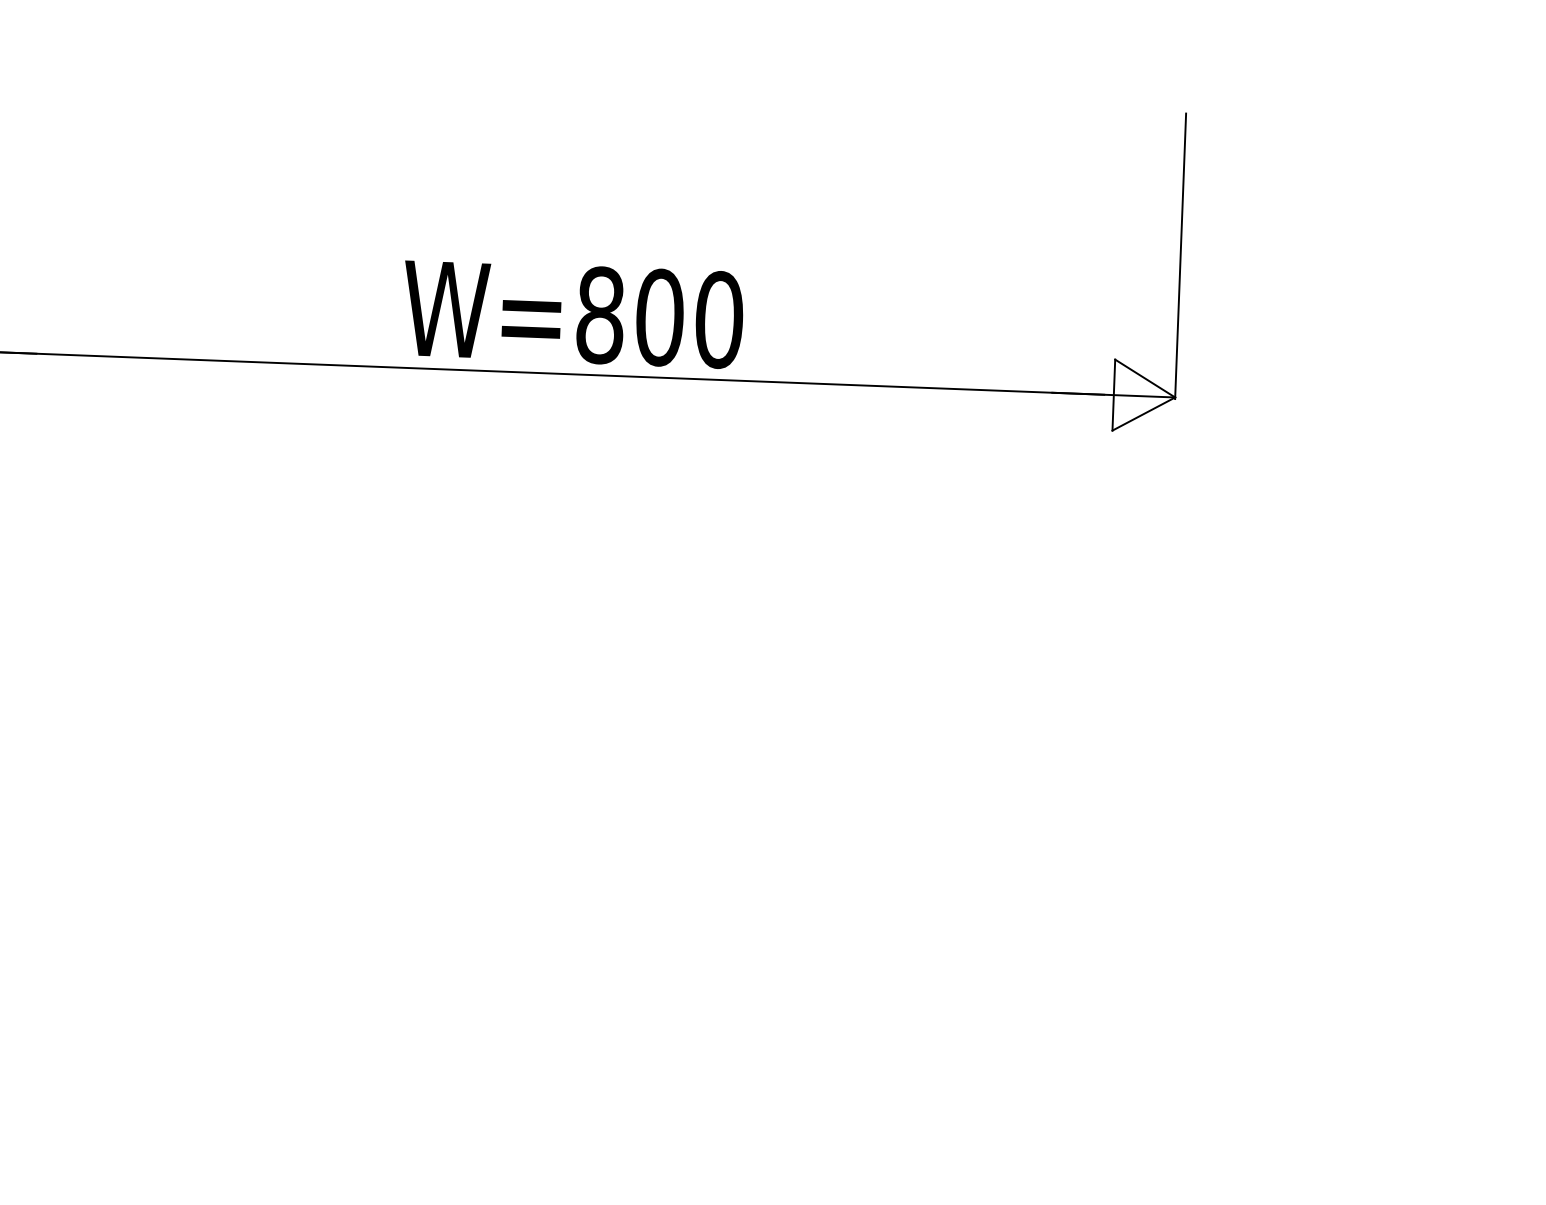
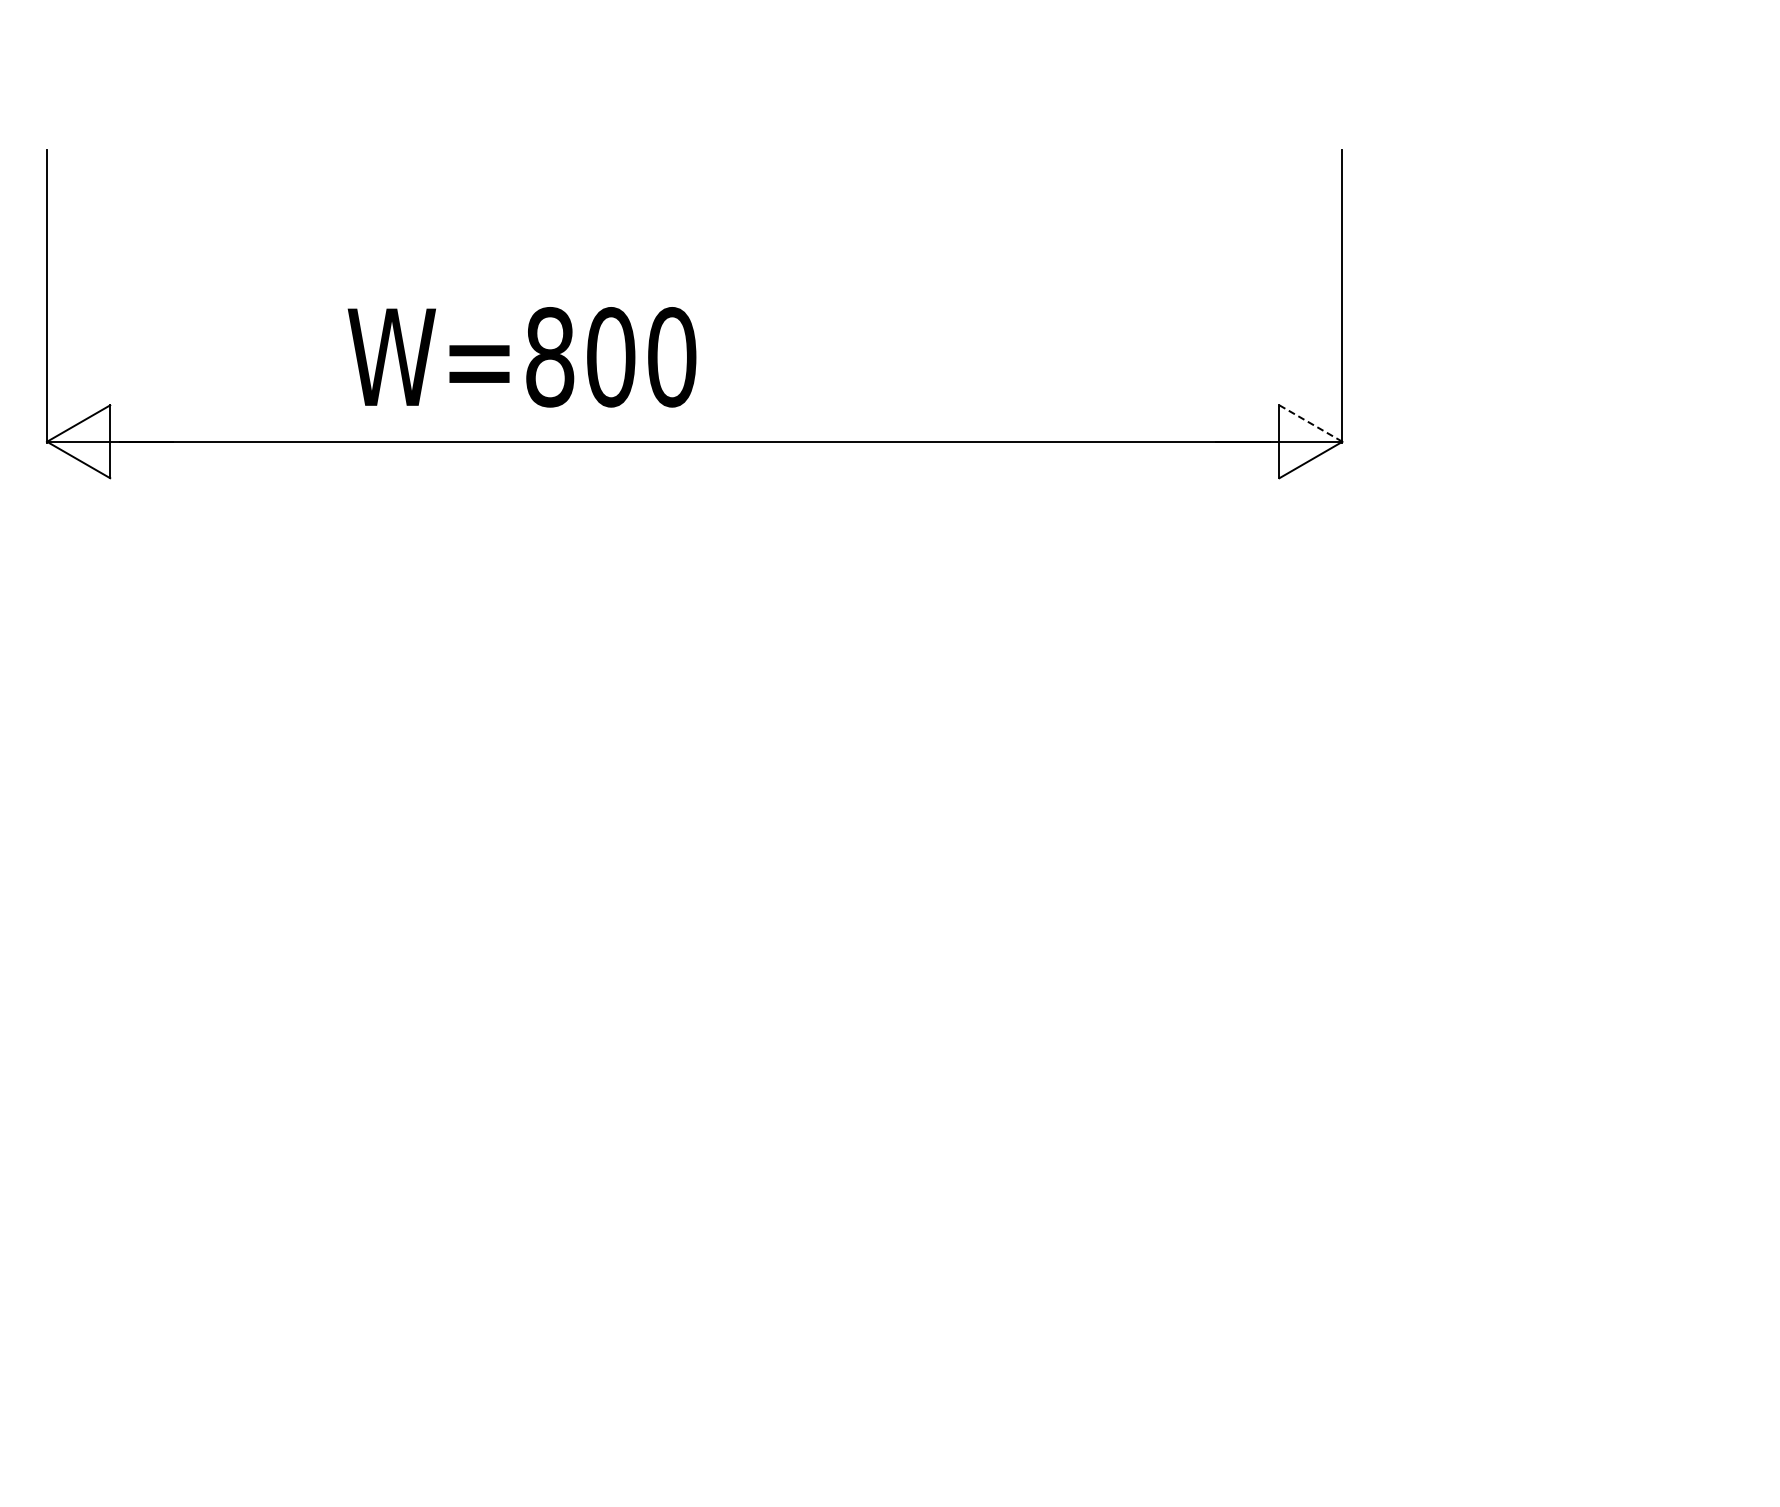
text: (572, 314) -> (521, 357), moved
line: (1144, 378) -> (1310, 423), solid -> dashed

